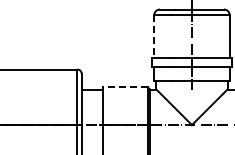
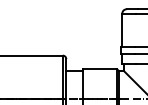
line: (154, 36) -> (122, 30), dashed -> solid
line: (124, 87) -> (99, 69), dashed -> solid

